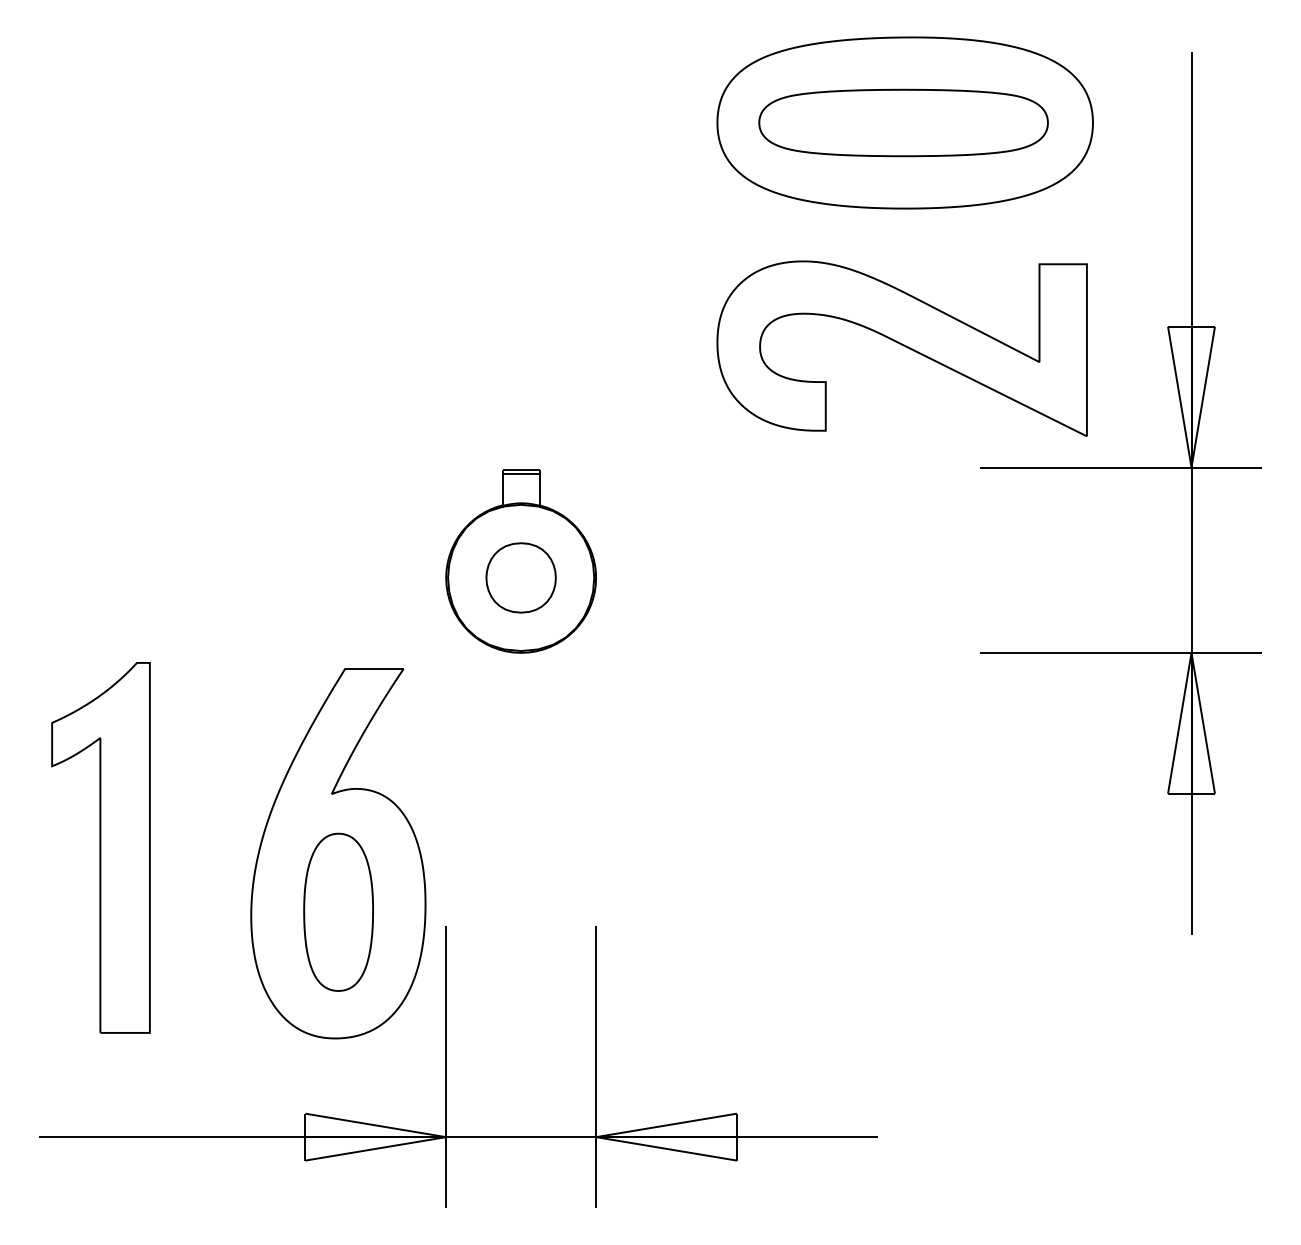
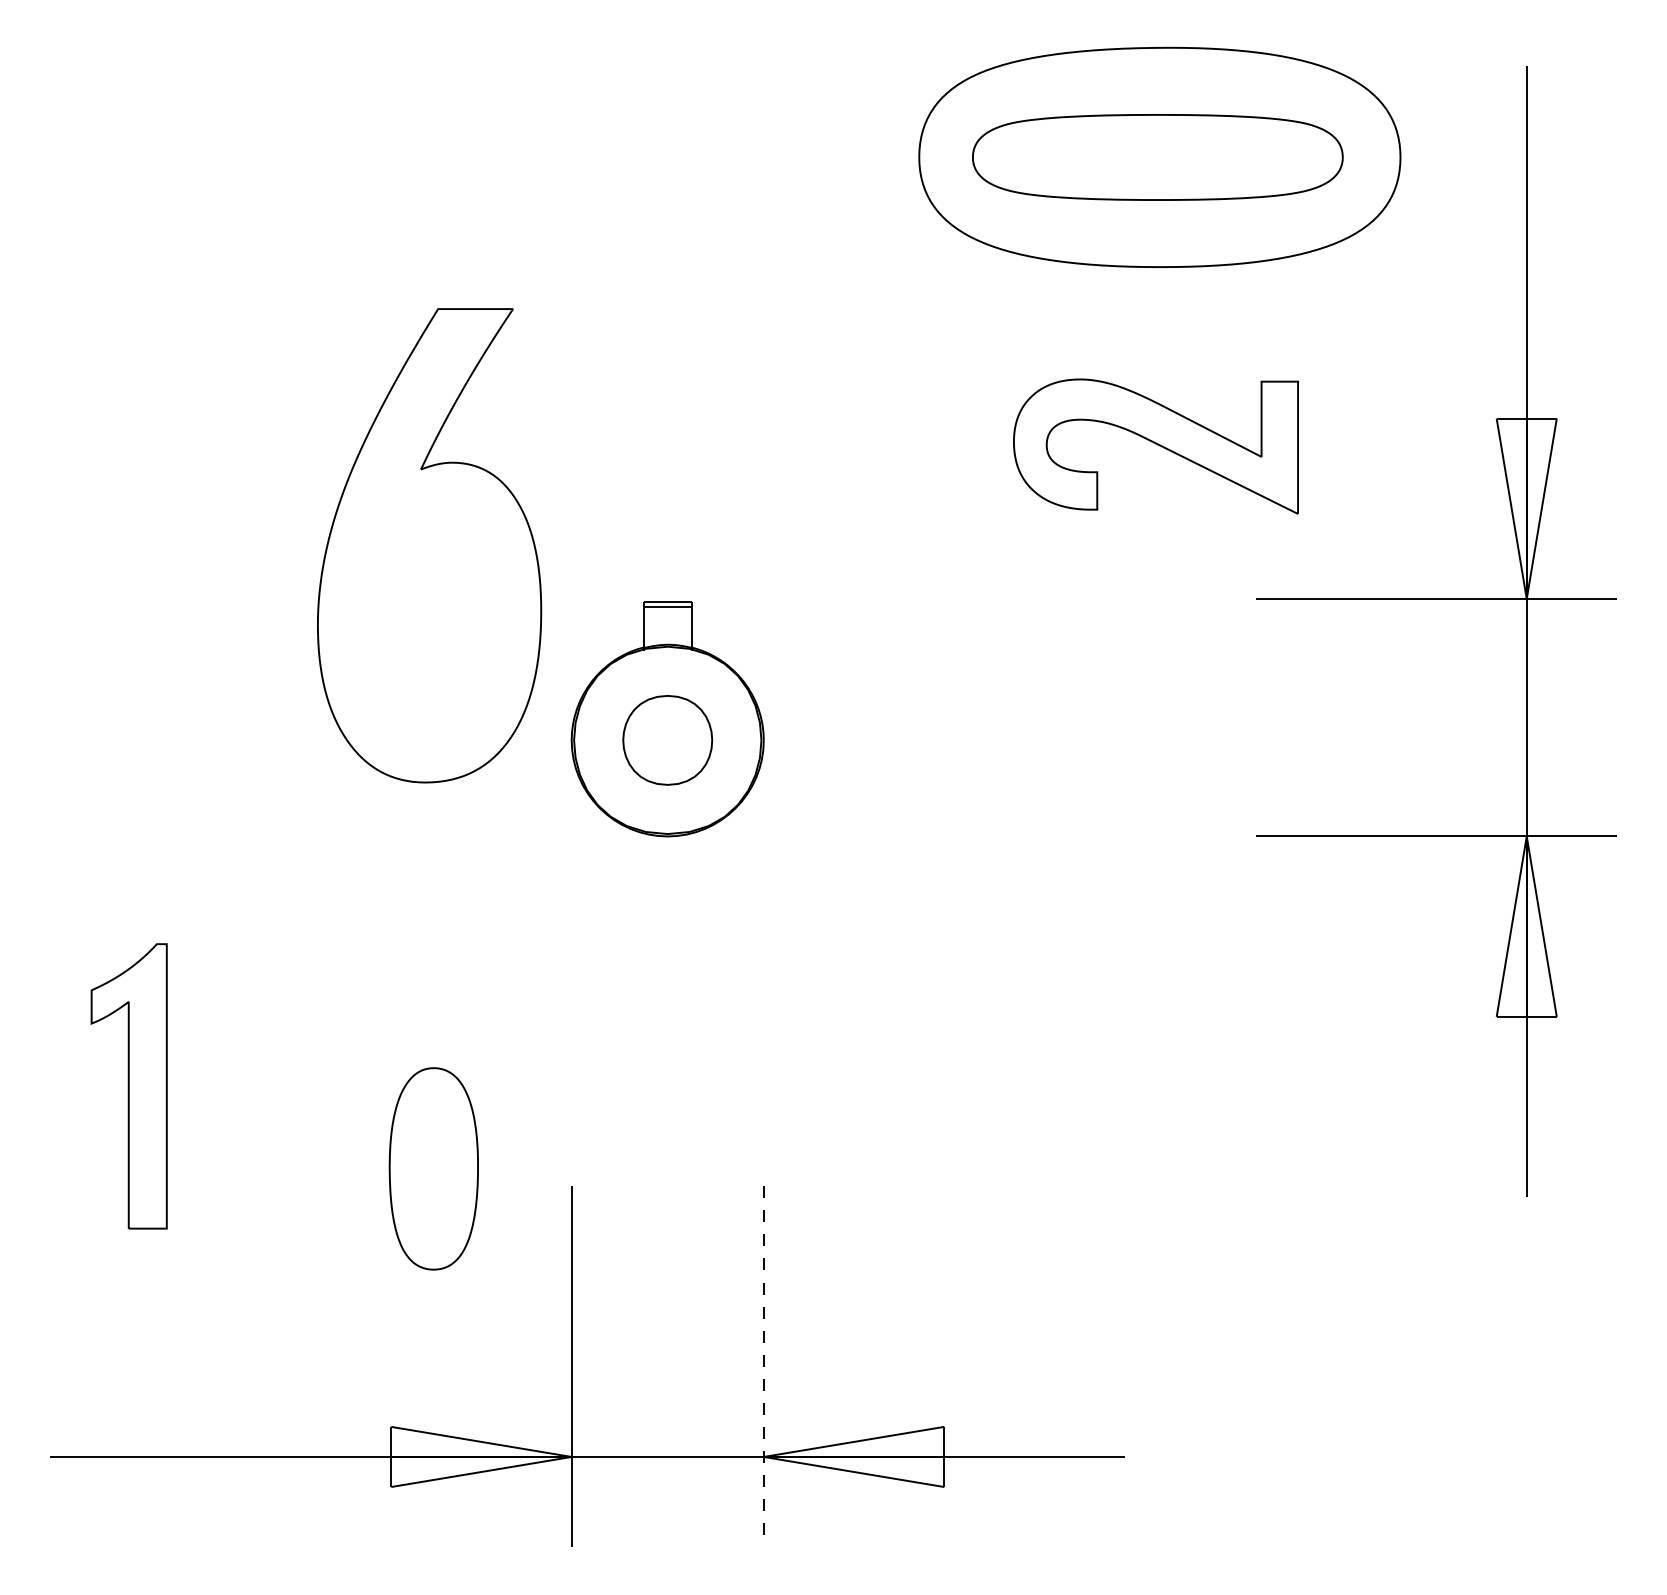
part: (901, 348) -> (1155, 446), size x0.6
part: (100, 848) -> (128, 1086), size x0.6
part: (338, 853) -> (429, 545), moved
line: (595, 1067) -> (763, 1367), solid -> dashed

